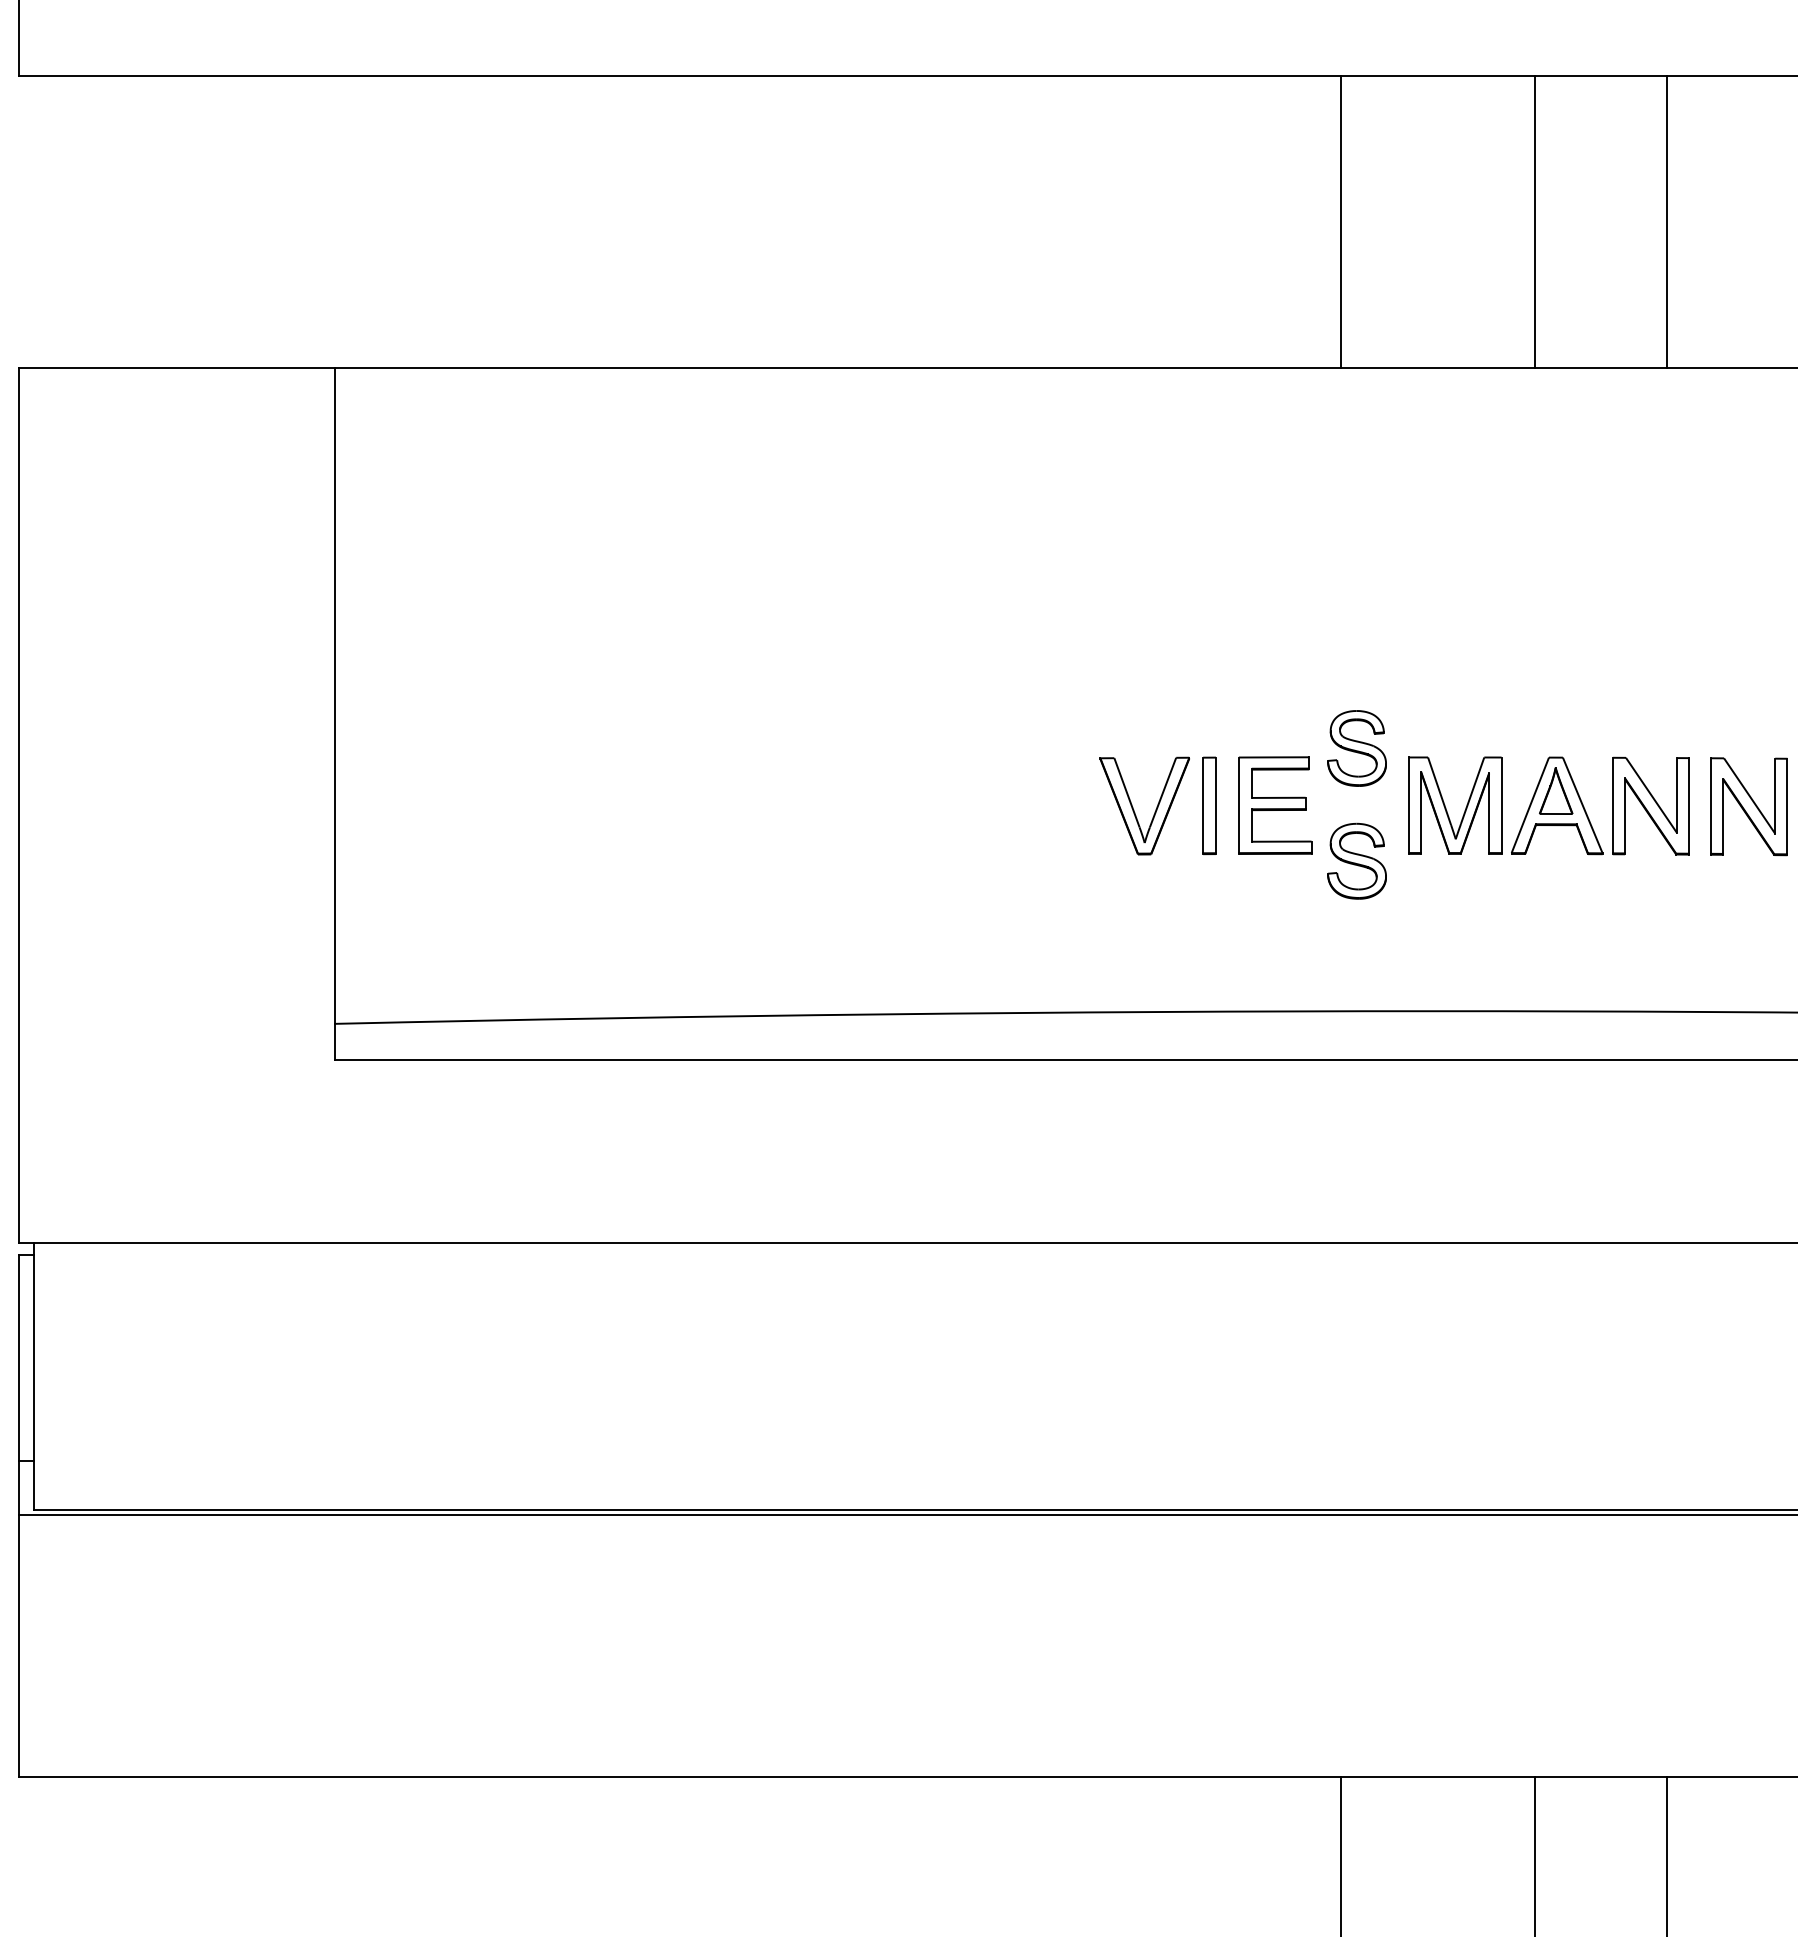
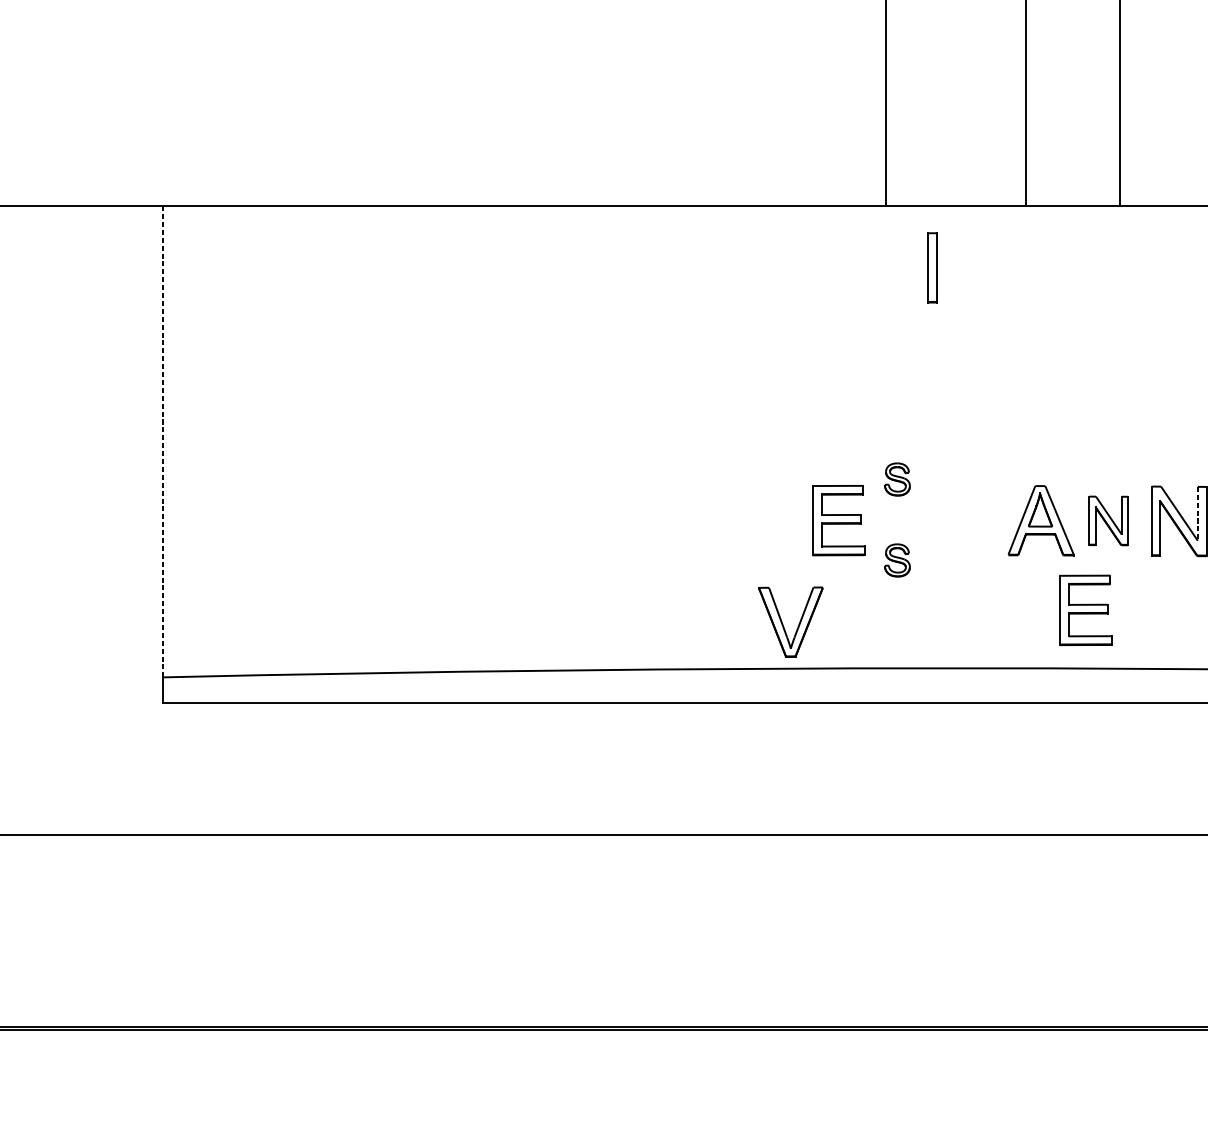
line: (334, 695) -> (162, 441), solid -> dashed
part: (1356, 748) -> (897, 479), size x0.6
line: (1775, 796) -> (1198, 514), solid -> dashed
part: (1209, 805) -> (932, 267), moved
part: (1650, 805) -> (1108, 520), size x0.7
part: (1133, 807) -> (782, 623), moved
part: (1446, 807) -> (961, 521), removed
part: (1356, 860) -> (897, 560), size x0.6
part: (1619, 930) -> (1085, 610), added

